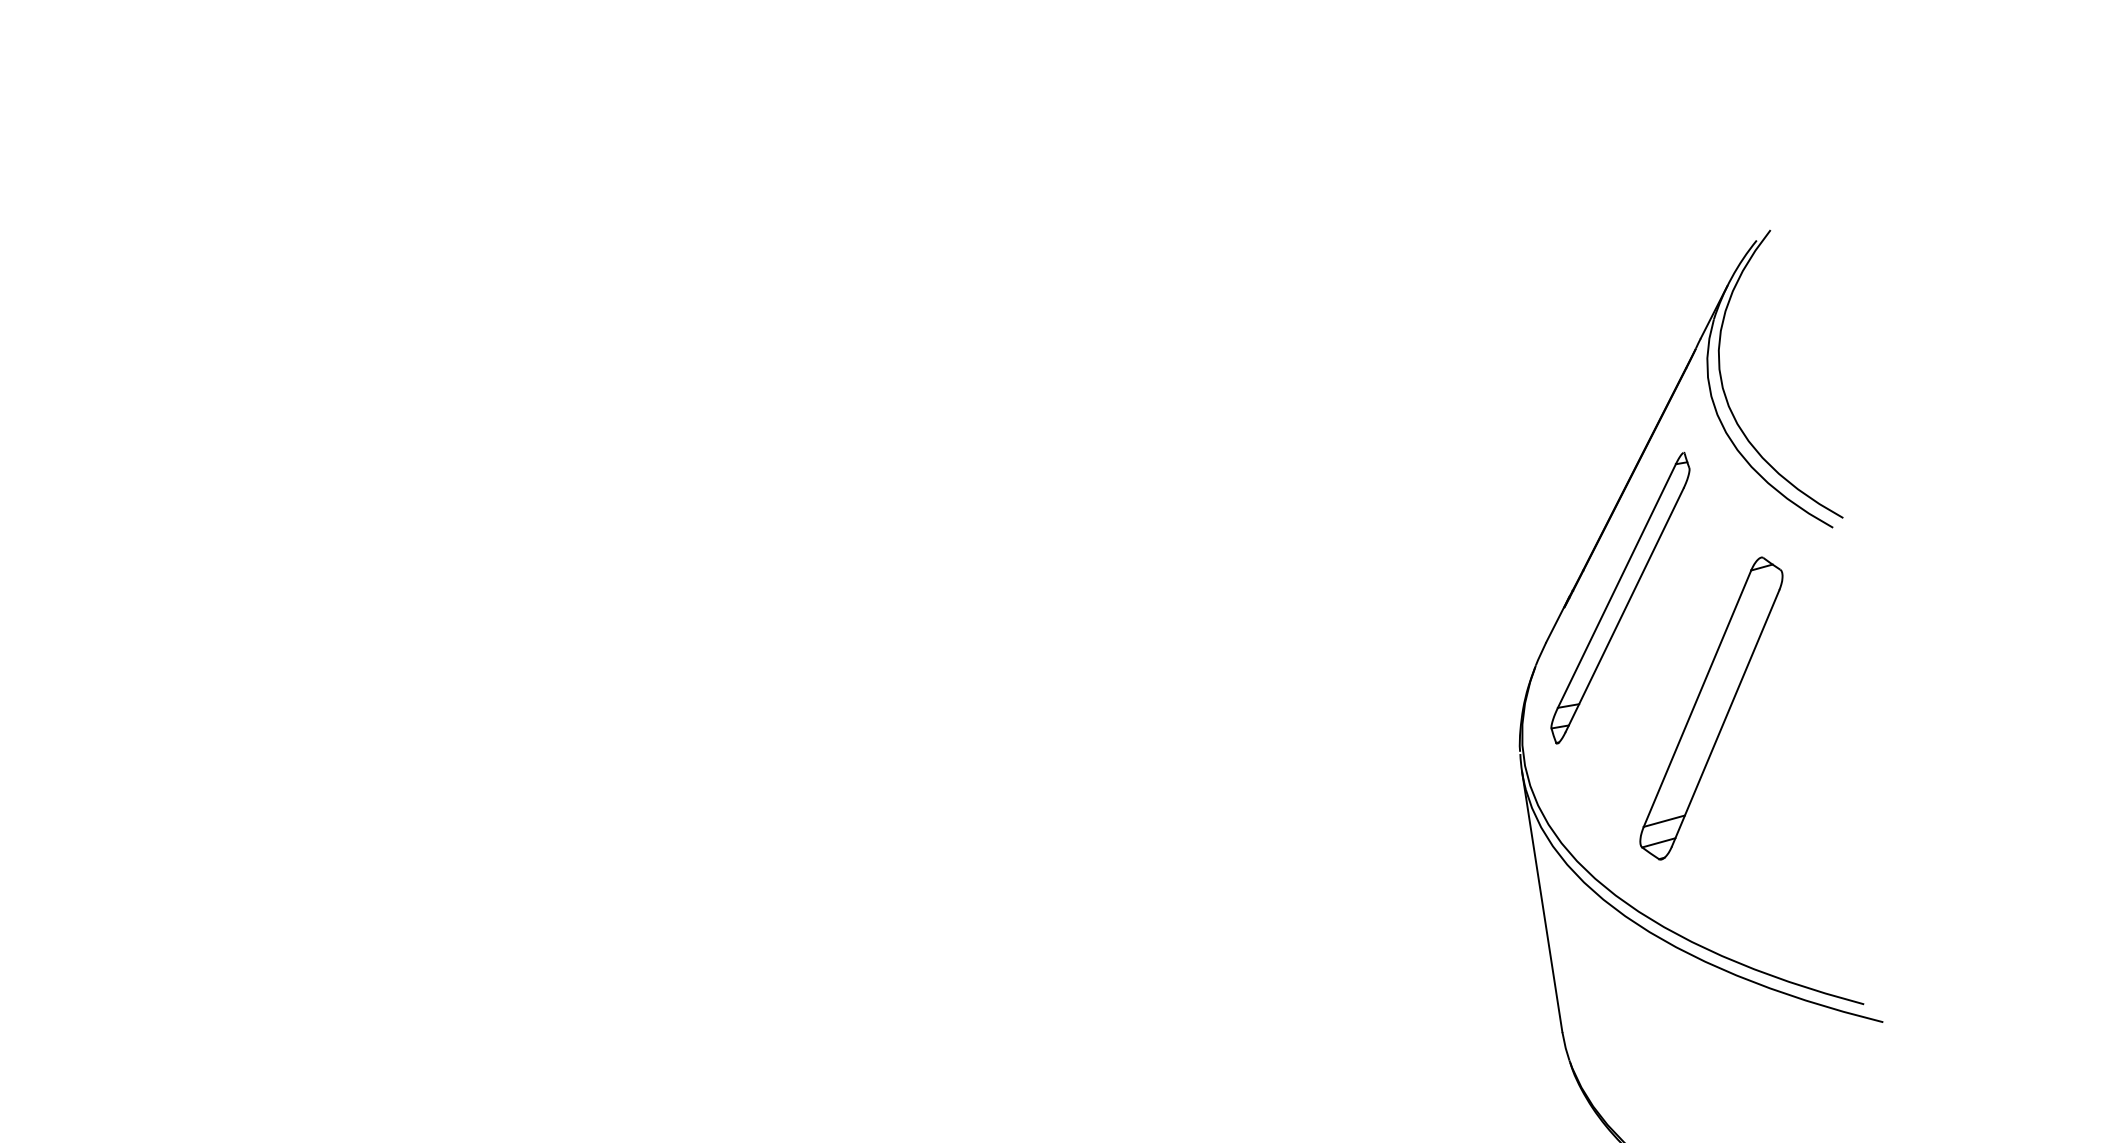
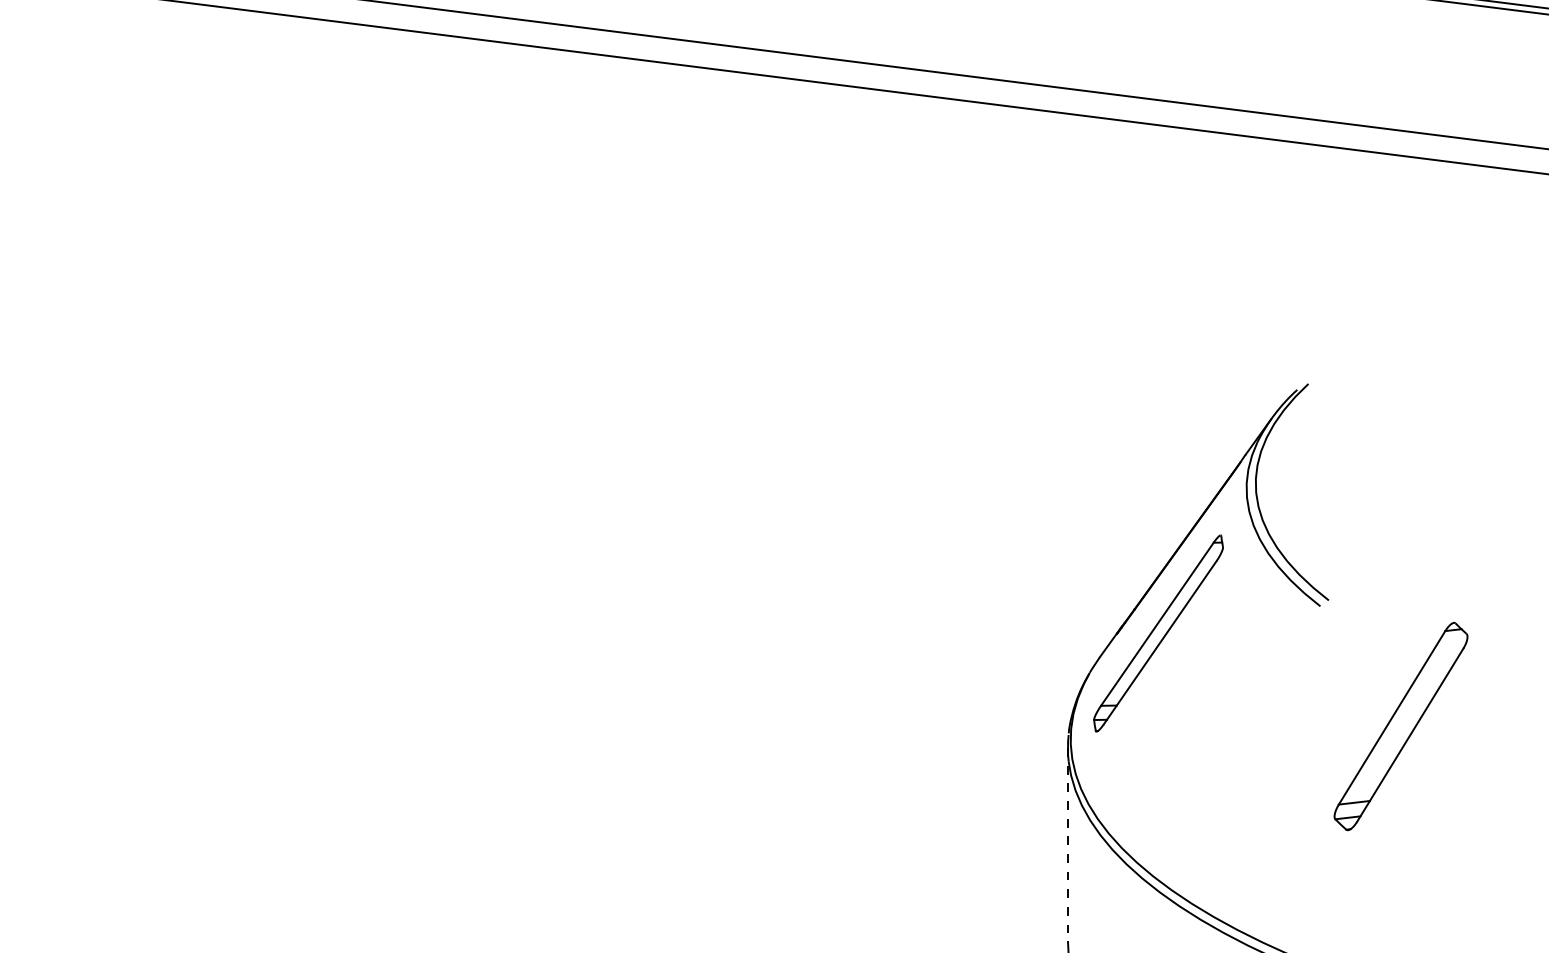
part: (1710, 708) -> (1400, 726), moved
line: (1541, 903) -> (1067, 845), solid -> dashed

